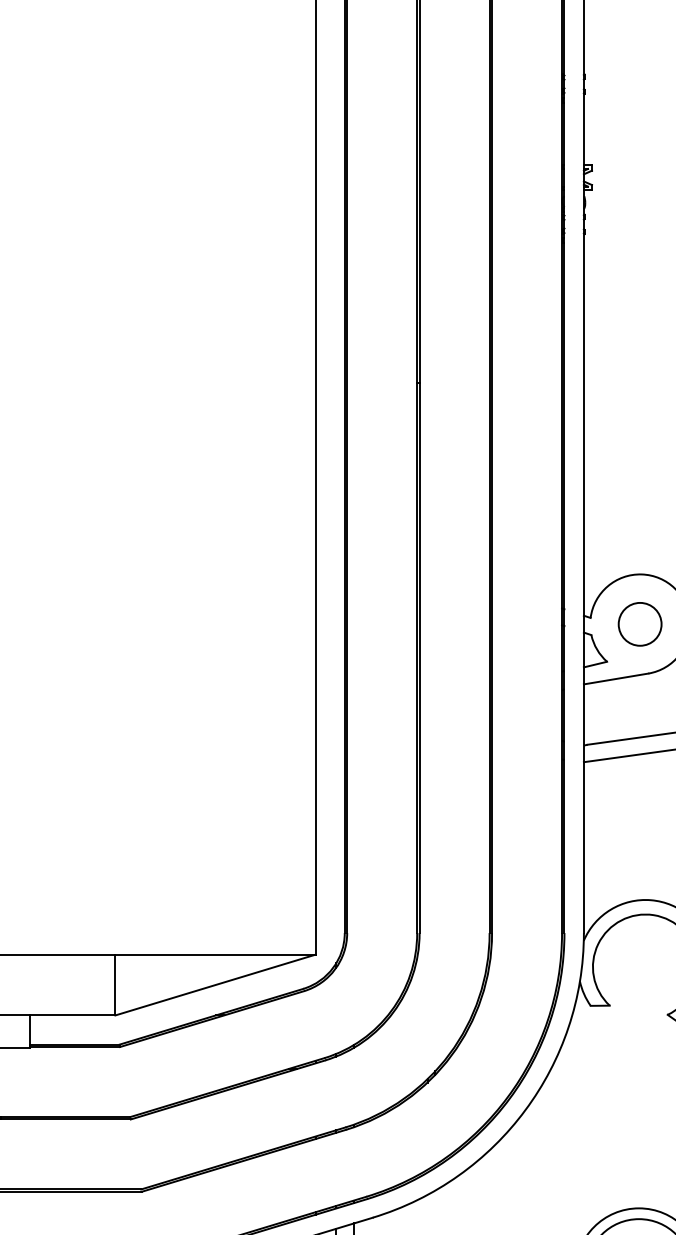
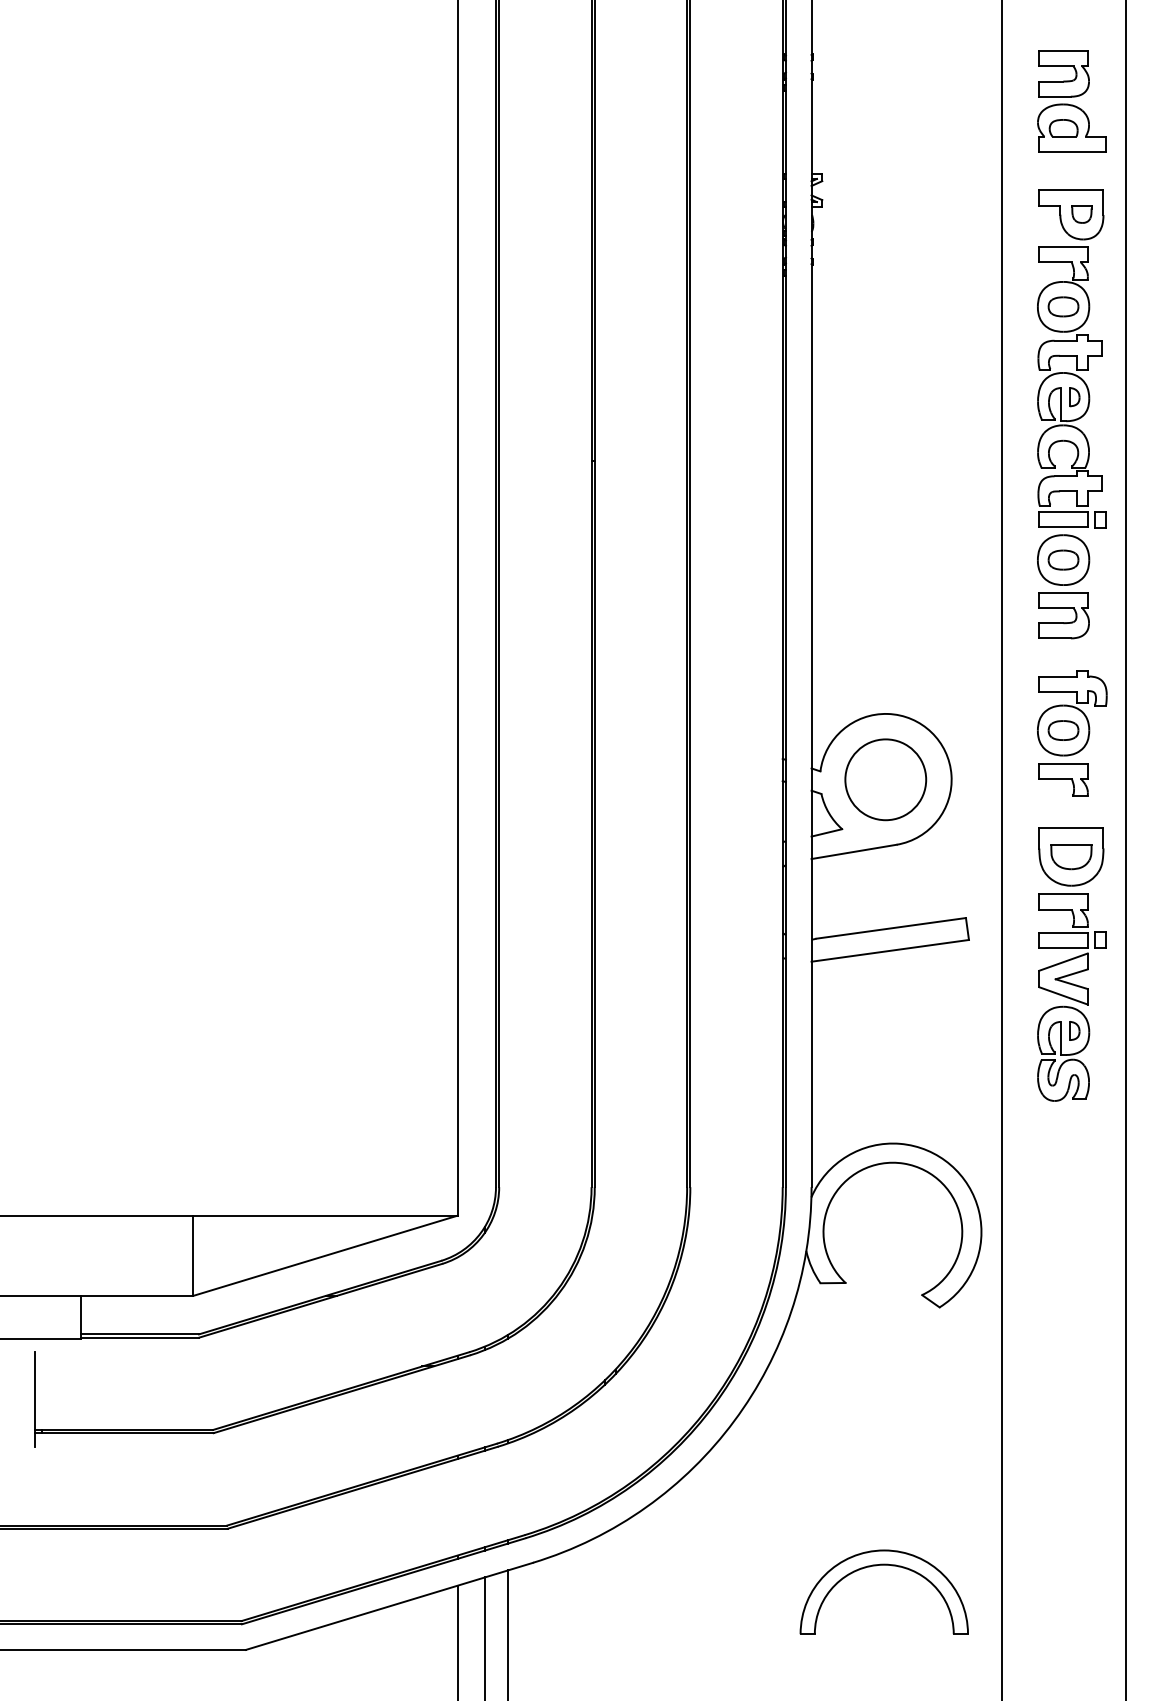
circle: (639, 624) -> (885, 779), size x1.43

